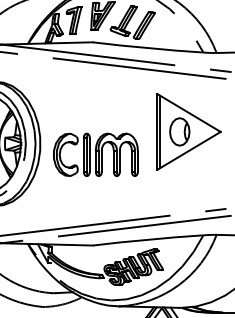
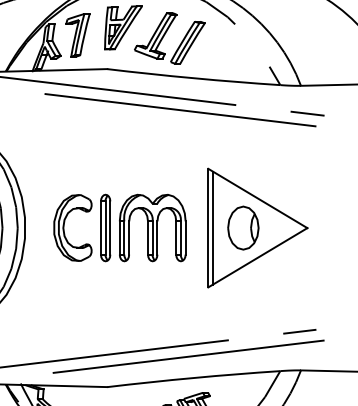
part: (188, 131) -> (257, 227), moved
part: (95, 154) -> (119, 227), moved

